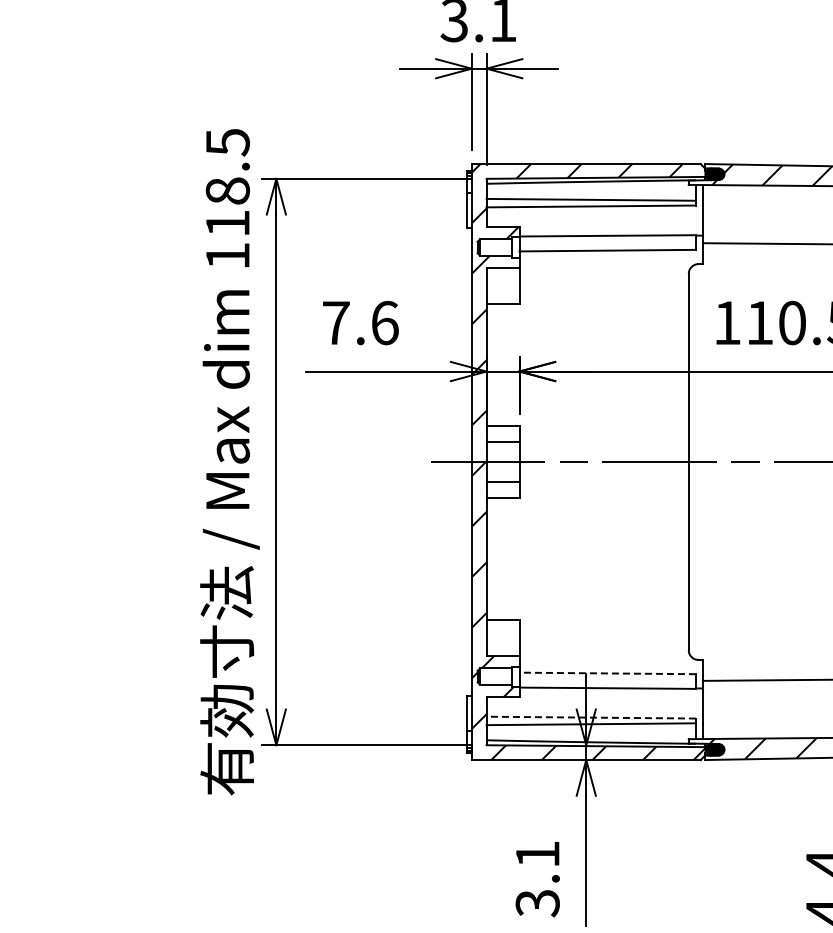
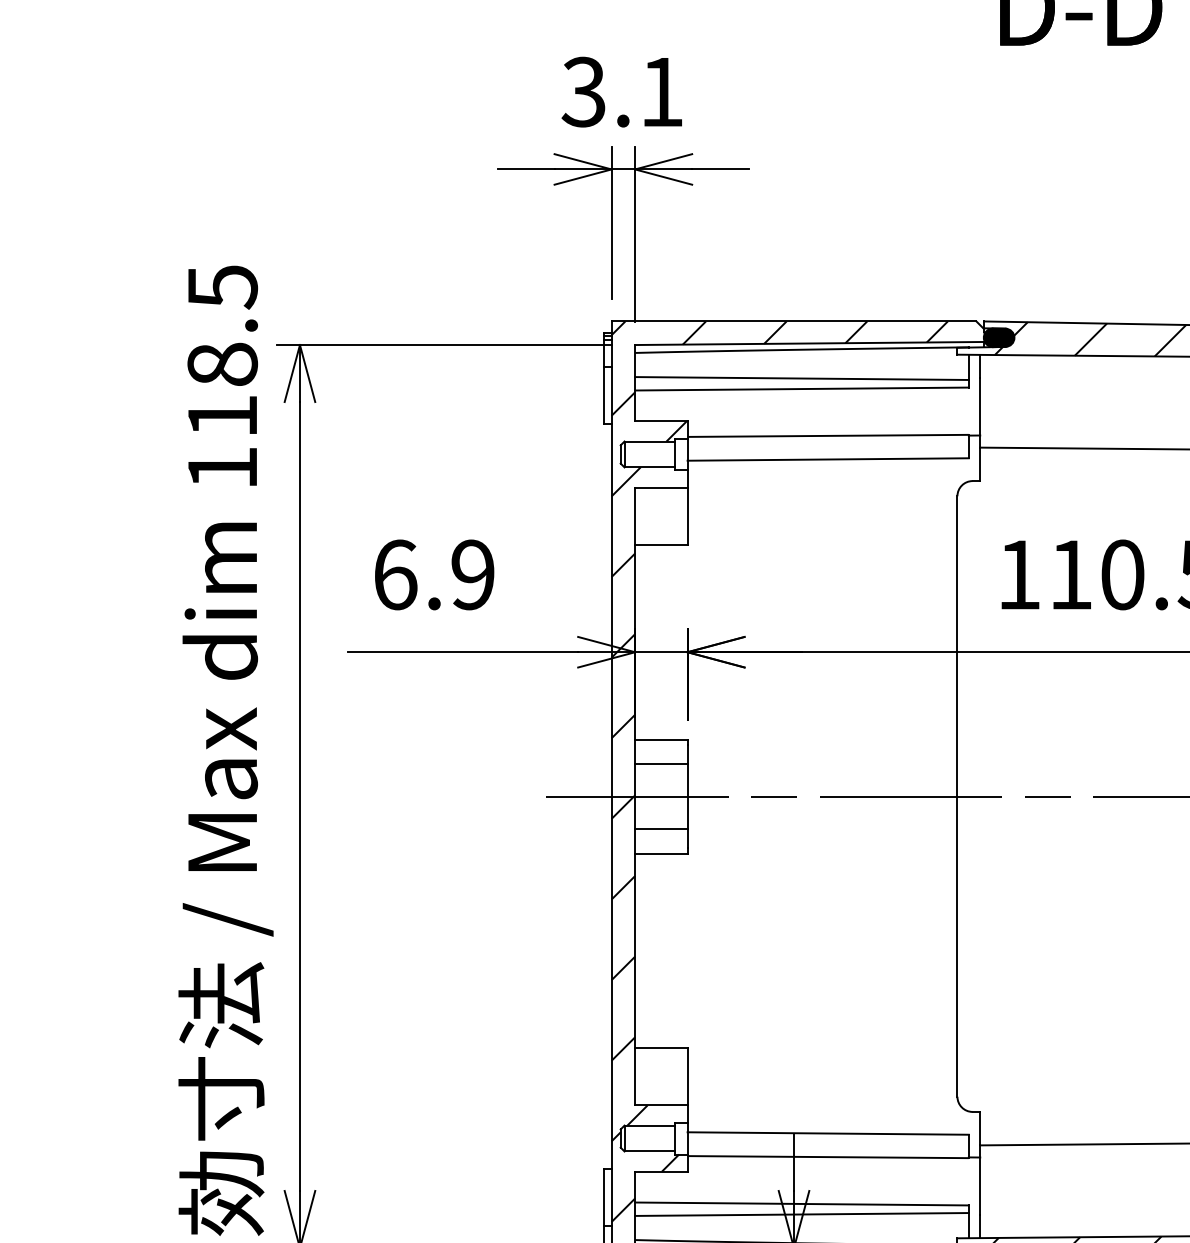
text: (360, 322) -> (434, 574), 7.6 -> 6.9
line: (607, 673) -> (827, 1133), dashed -> solid
line: (591, 717) -> (802, 1203), dashed -> solid

